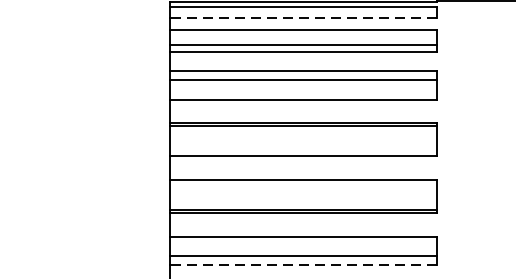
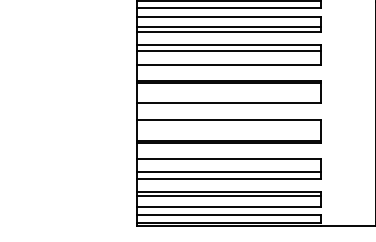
line: (302, 18) -> (228, 8), dashed -> solid
line: (302, 265) -> (228, 178), dashed -> solid

